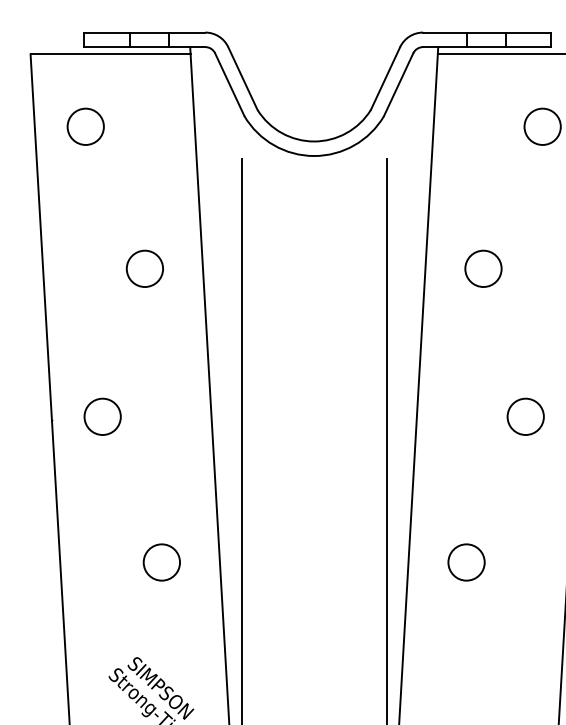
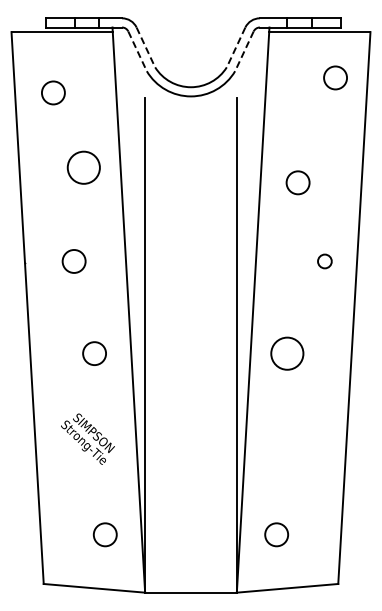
line: (242, 78) -> (145, 47), solid -> dashed
line: (386, 78) -> (236, 47), solid -> dashed
line: (229, 84) -> (137, 51), solid -> dashed
line: (398, 84) -> (244, 51), solid -> dashed
circle: (85, 126) -> (53, 92), moved
circle: (144, 268) -> (83, 167), size x1.4
circle: (482, 268) -> (297, 182), moved
circle: (101, 416) -> (73, 261), moved
circle: (525, 416) -> (324, 261), size x0.6
circle: (466, 562) -> (287, 353), size x1.4

